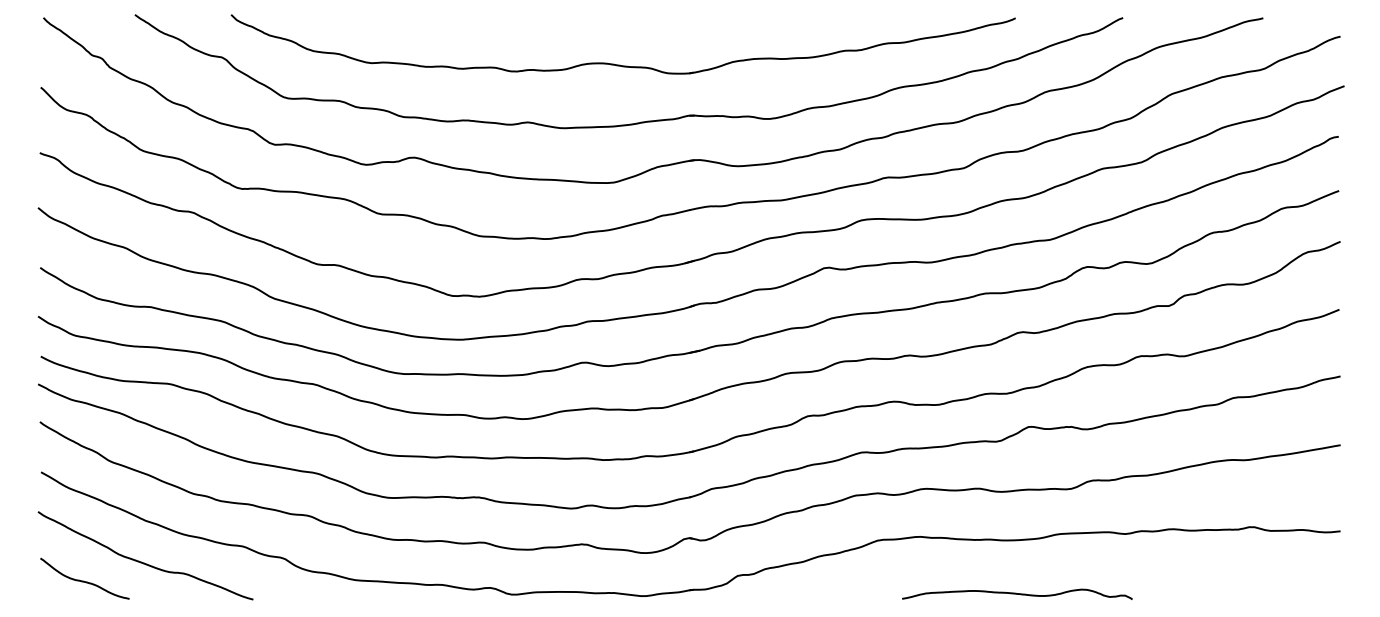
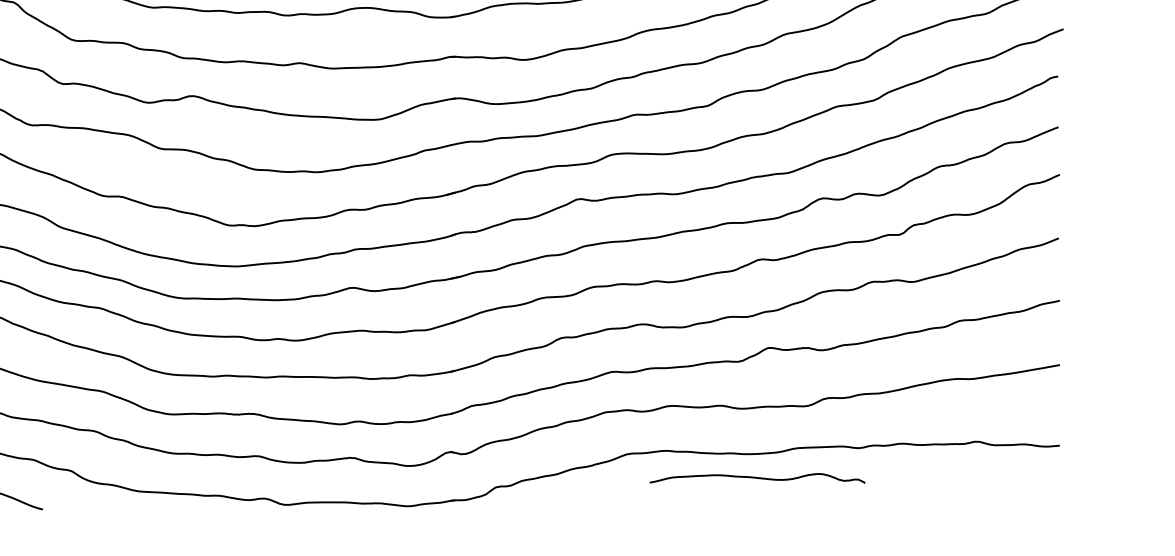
curve: (1017, 593) -> (757, 477), moved

